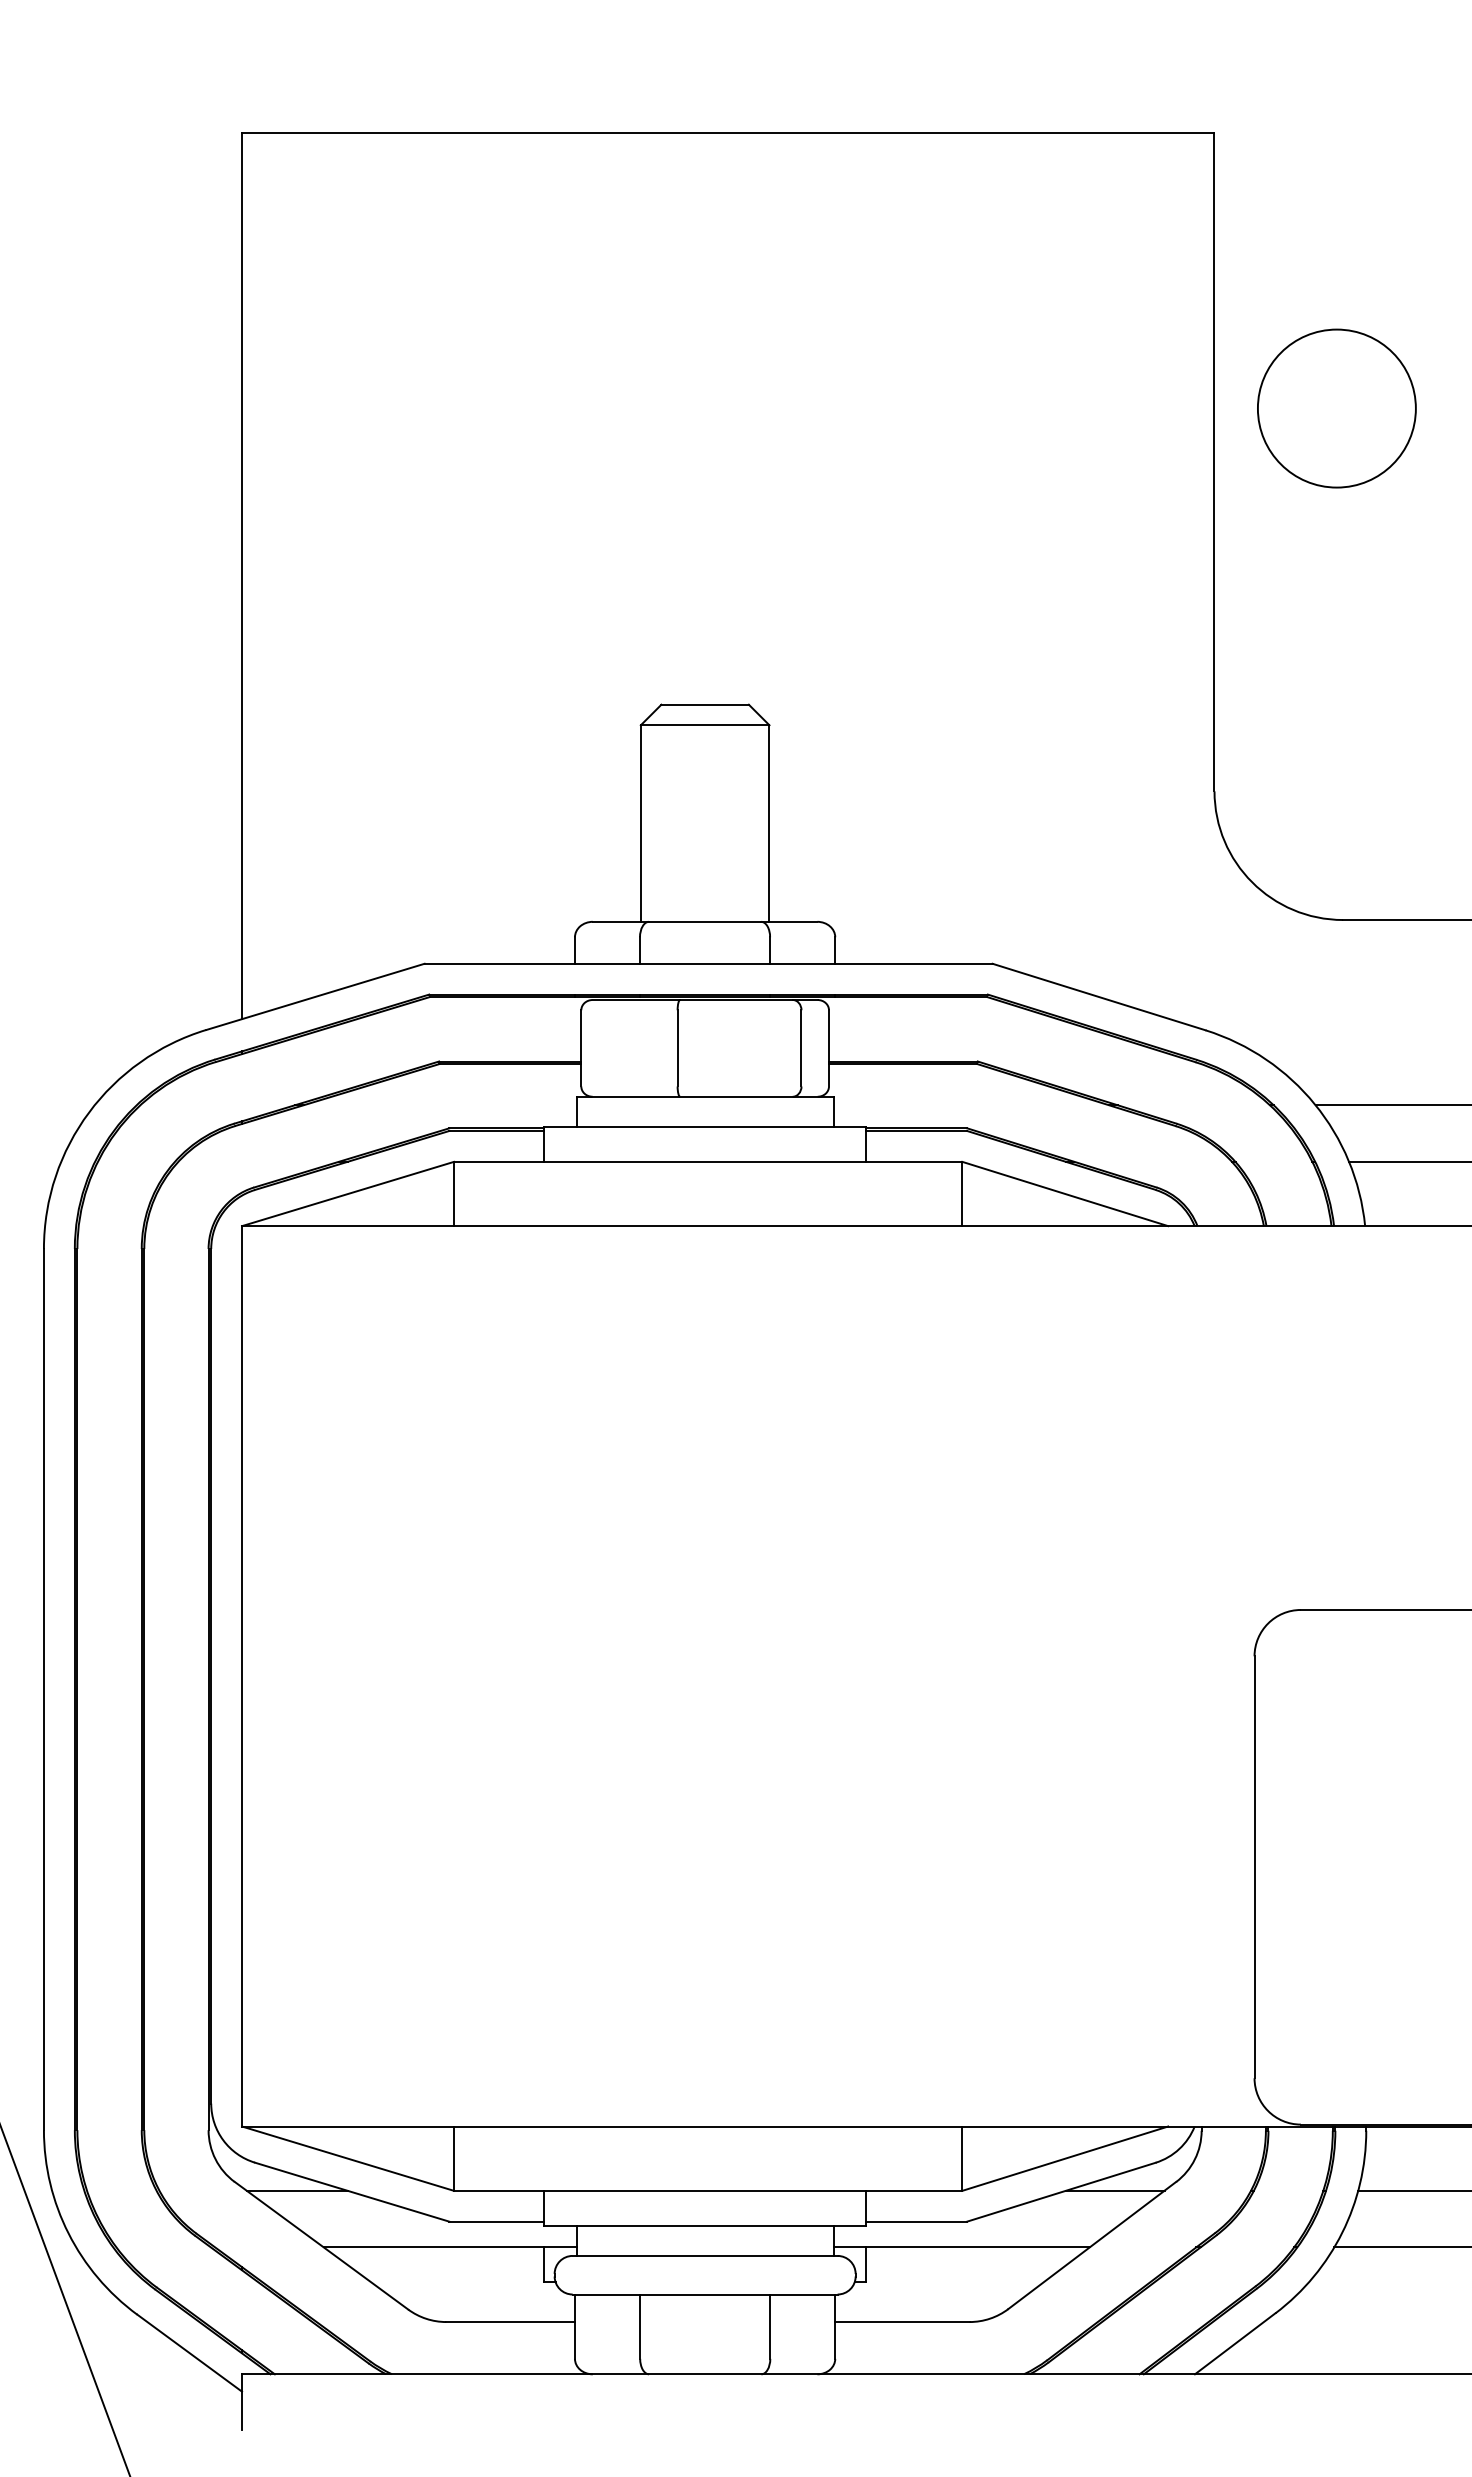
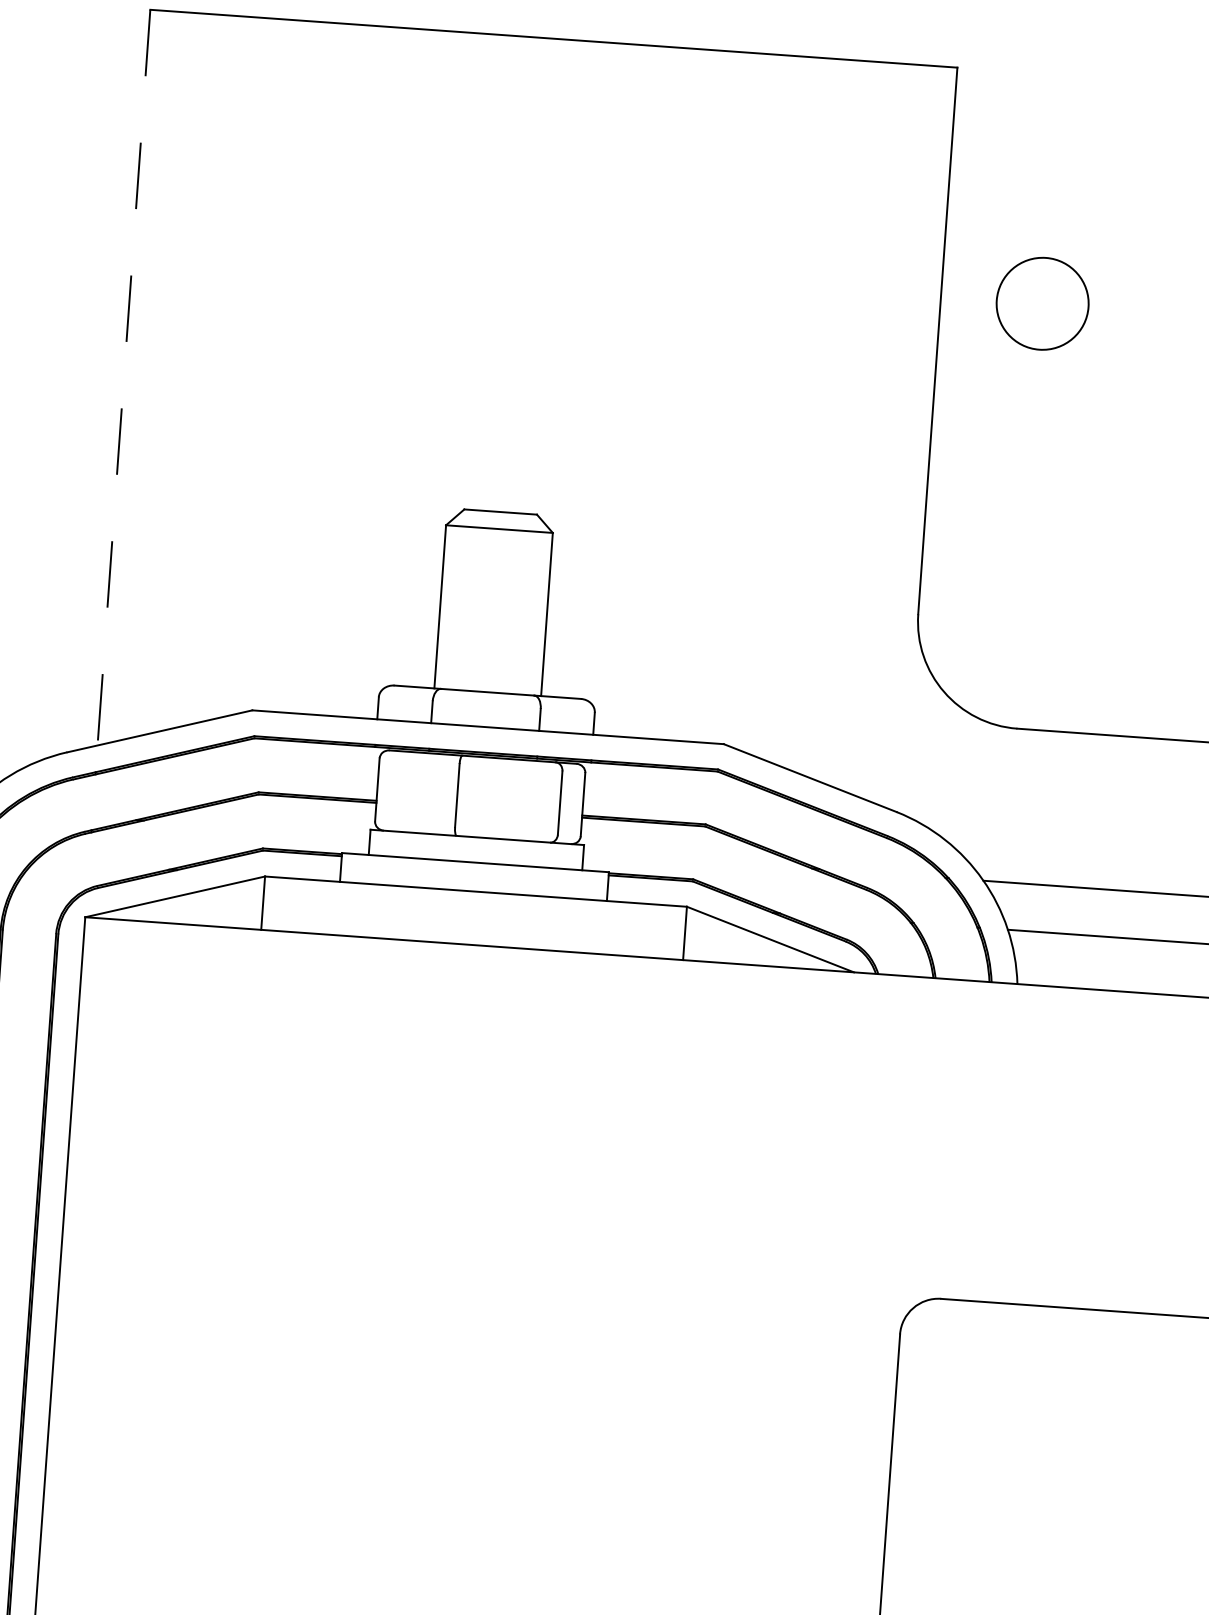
circle: (1336, 408) -> (1042, 303), size x0.7
line: (242, 576) -> (124, 378), solid -> dashed

